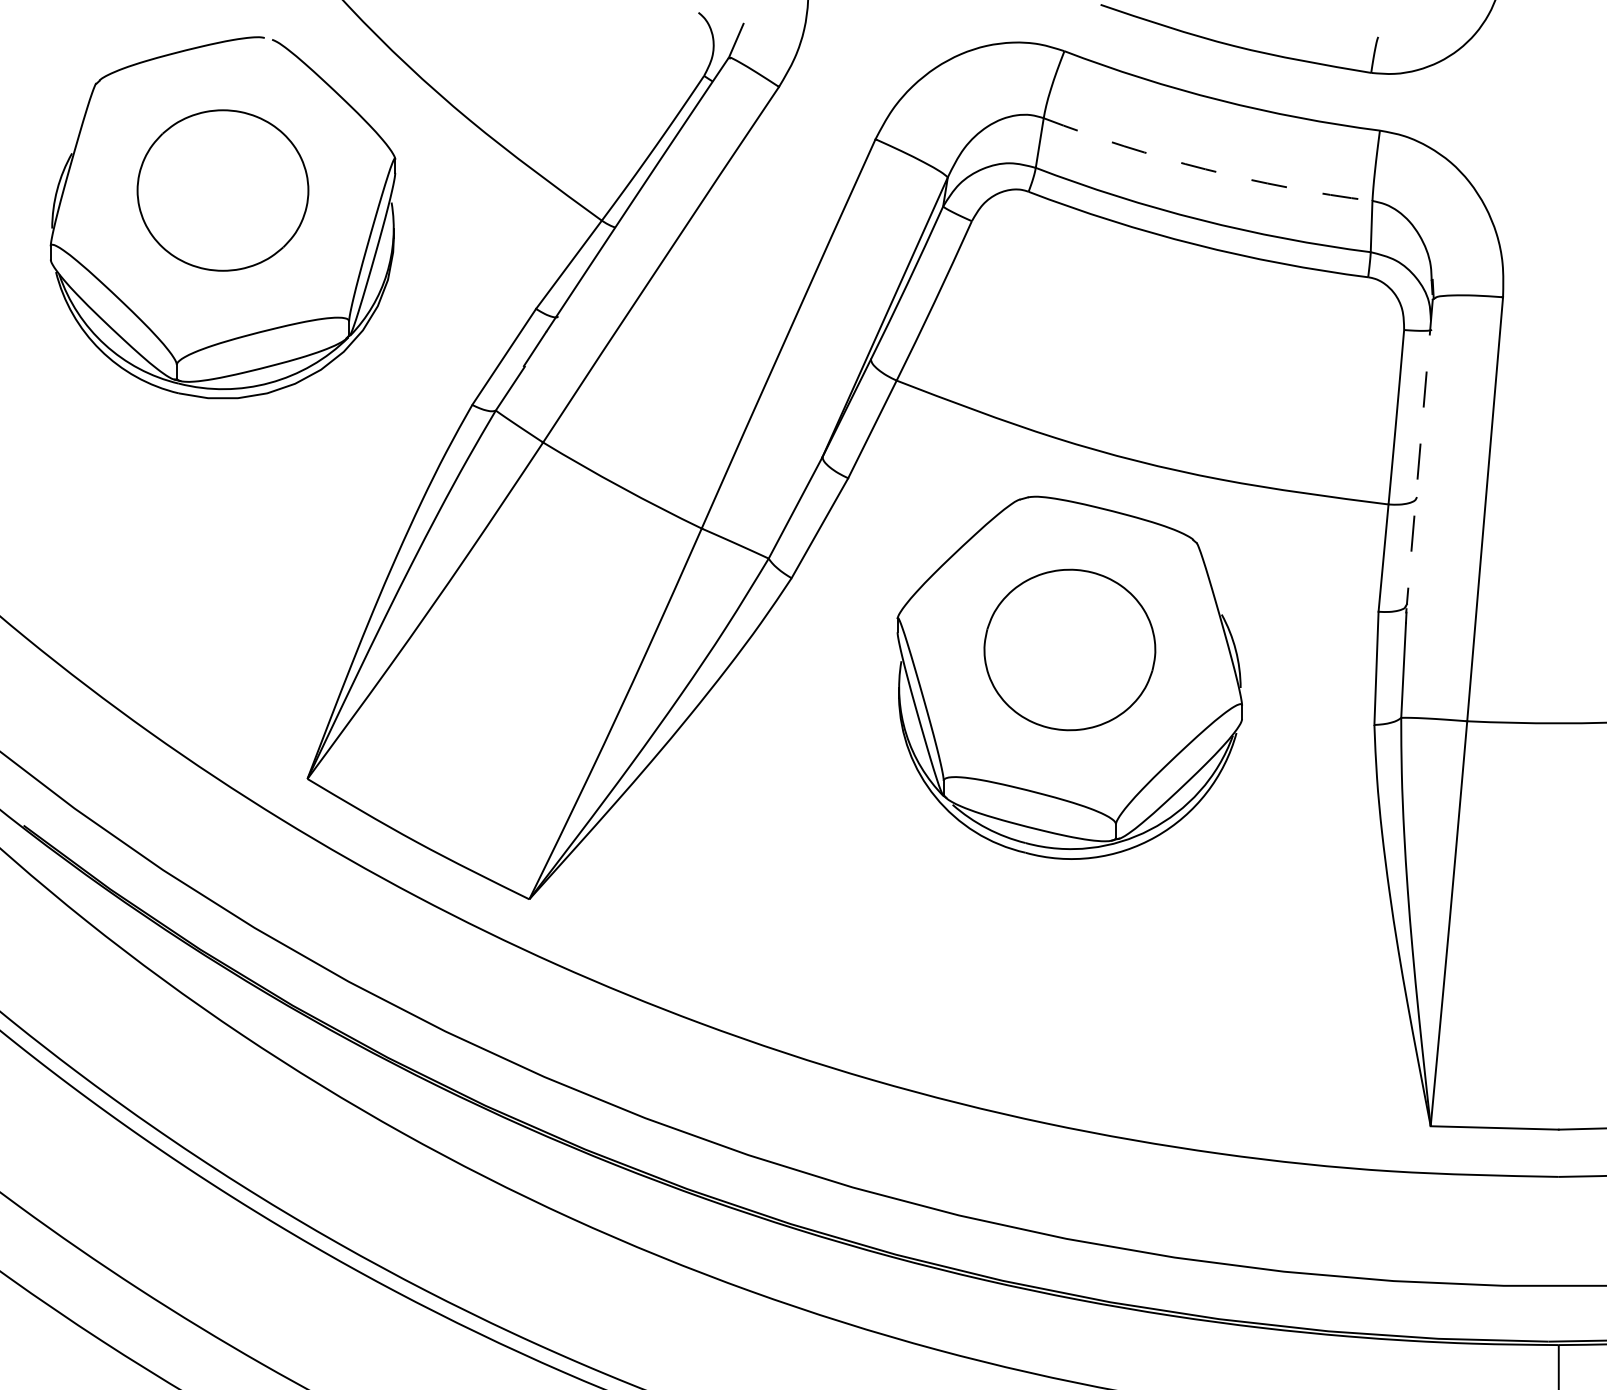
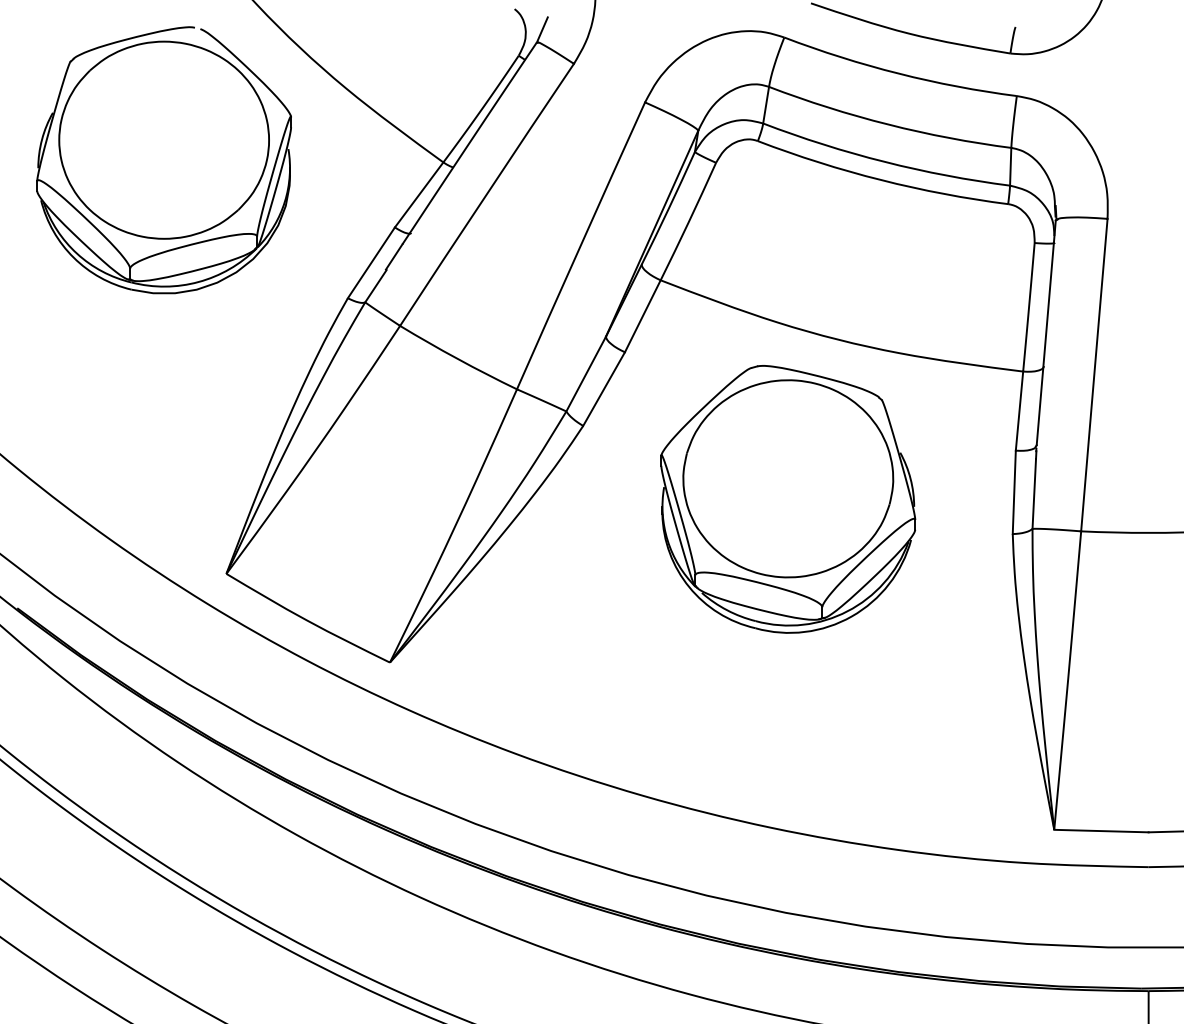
arc: (1205, 169) -> (888, 124), dashed -> solid
part: (222, 190) -> (163, 140), size x1.67
line: (1419, 452) -> (1045, 333), dashed -> solid
part: (1069, 649) -> (788, 478), size x1.67

